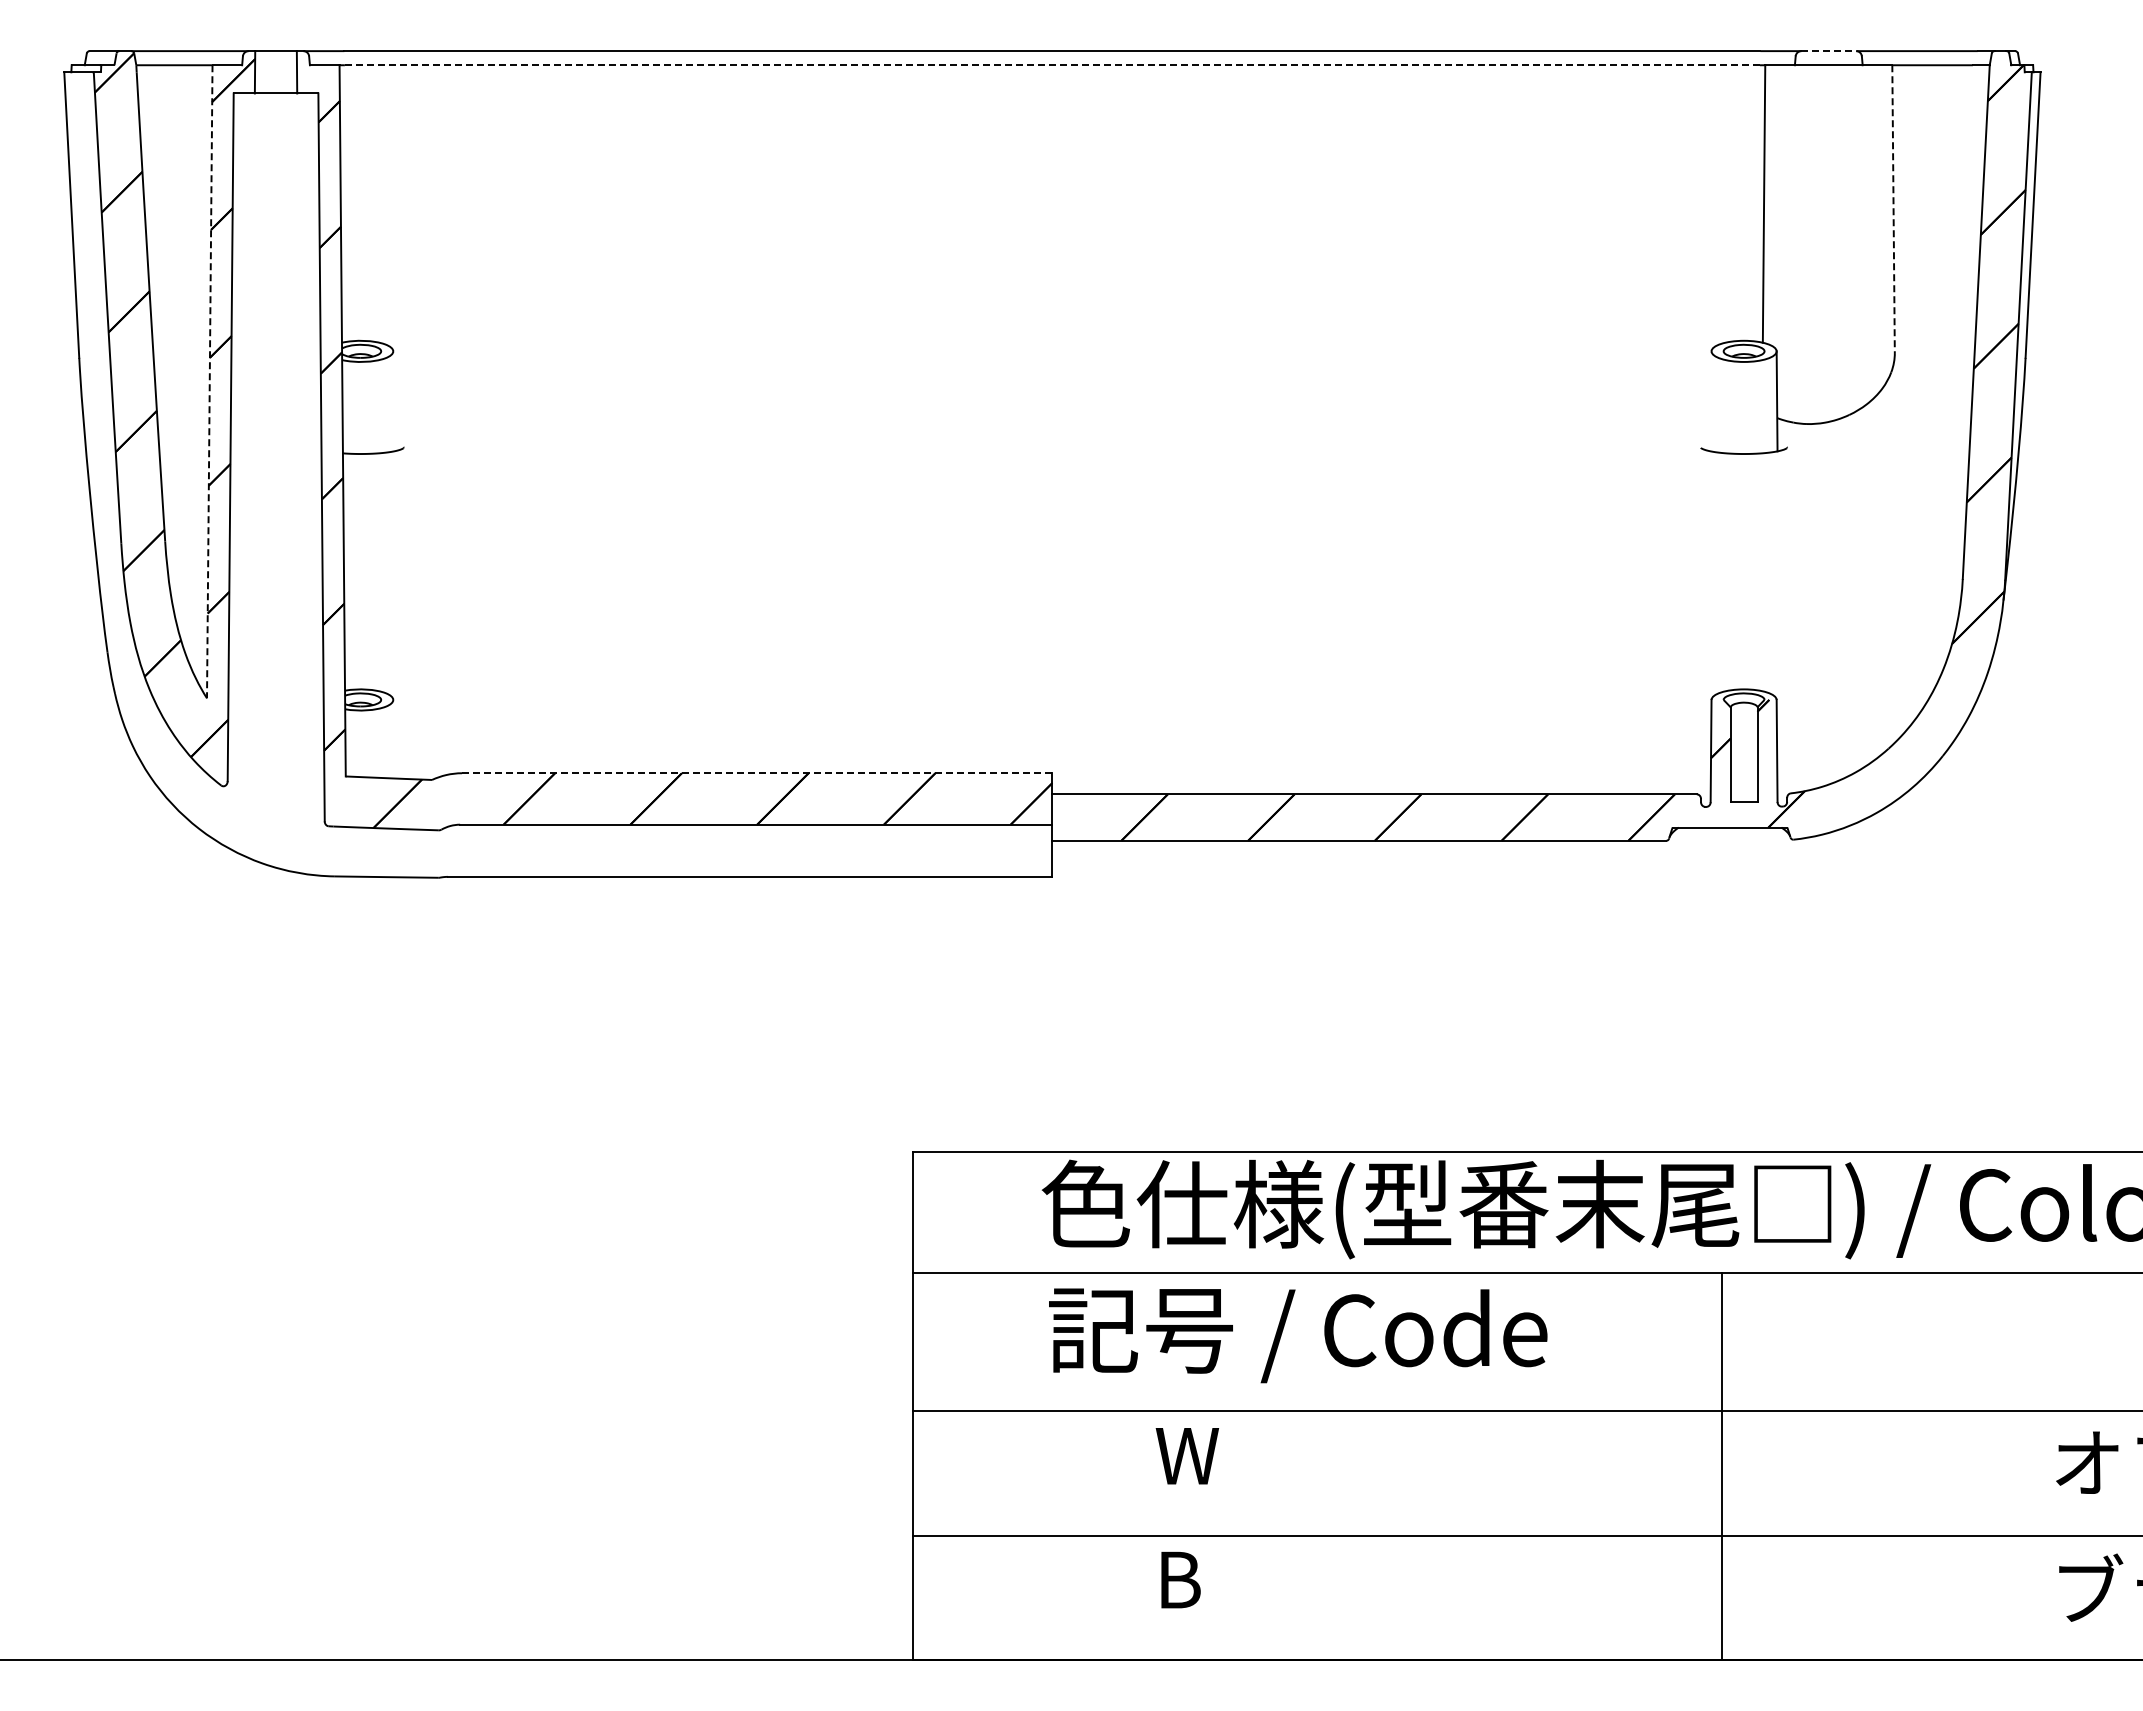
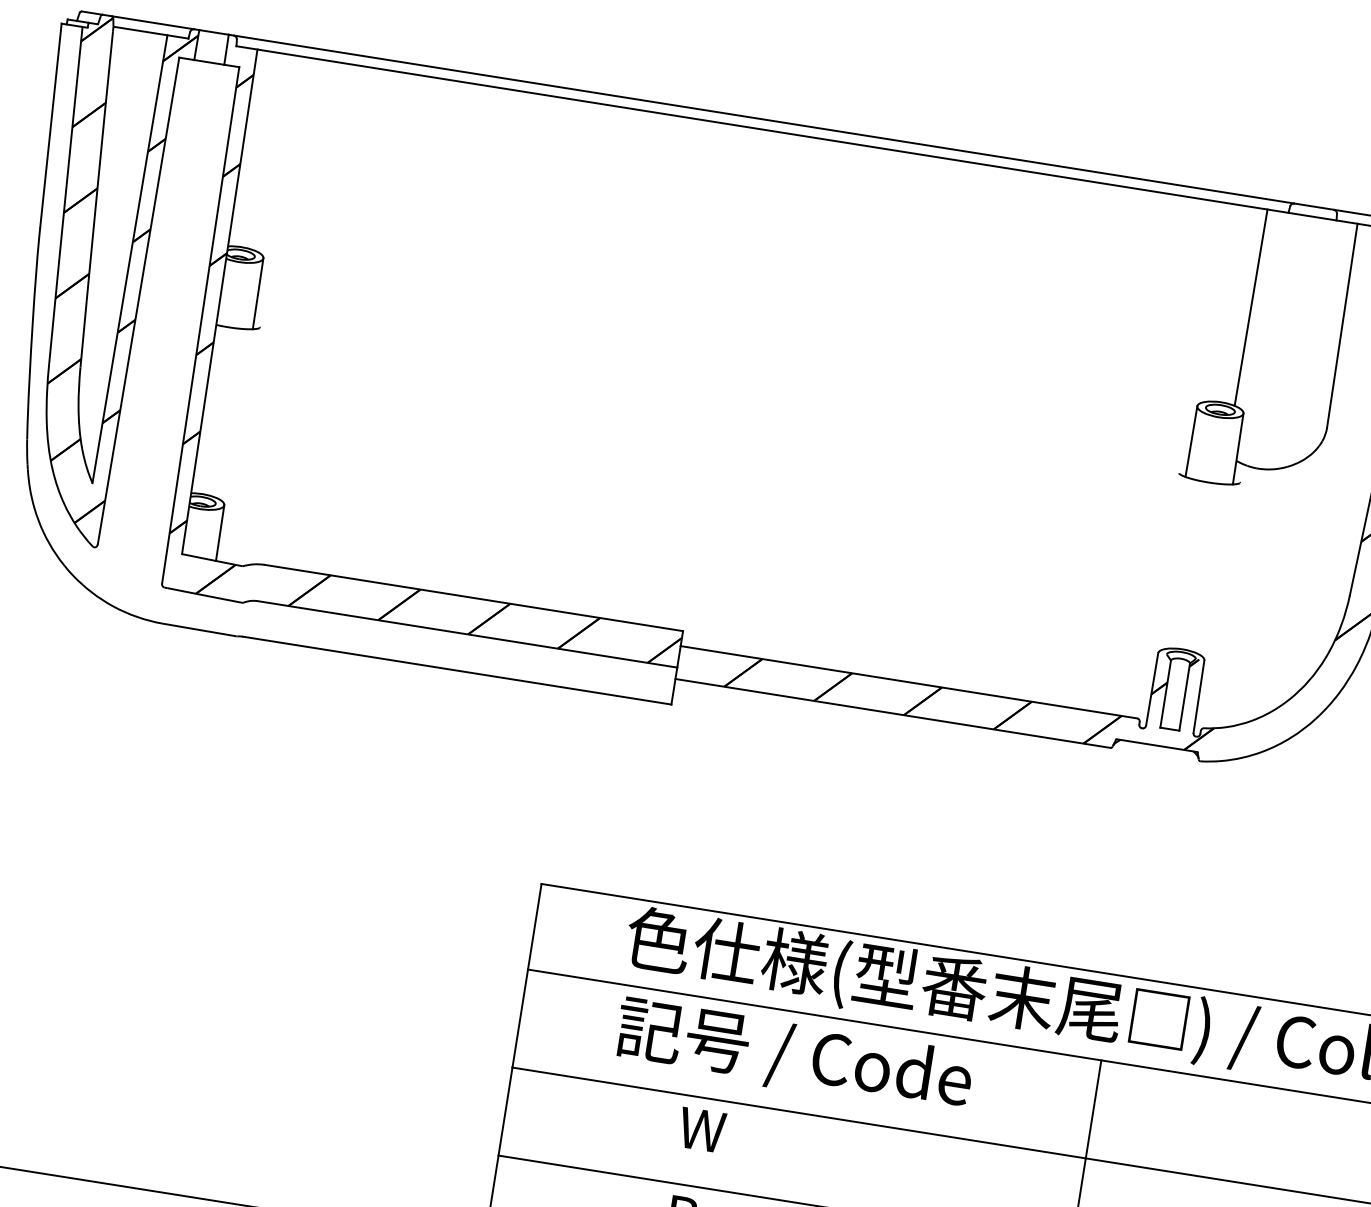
line: (1829, 51) -> (1314, 206), dashed -> solid
line: (1052, 65) -> (762, 129), dashed -> solid
line: (1893, 209) -> (1342, 326), dashed -> solid
line: (209, 381) -> (129, 259), dashed -> solid
line: (393, 401) -> (257, 293), added
line: (1710, 401) -> (1191, 441), added
line: (393, 738) -> (220, 532), added
line: (756, 773) -> (473, 598), dashed -> solid

